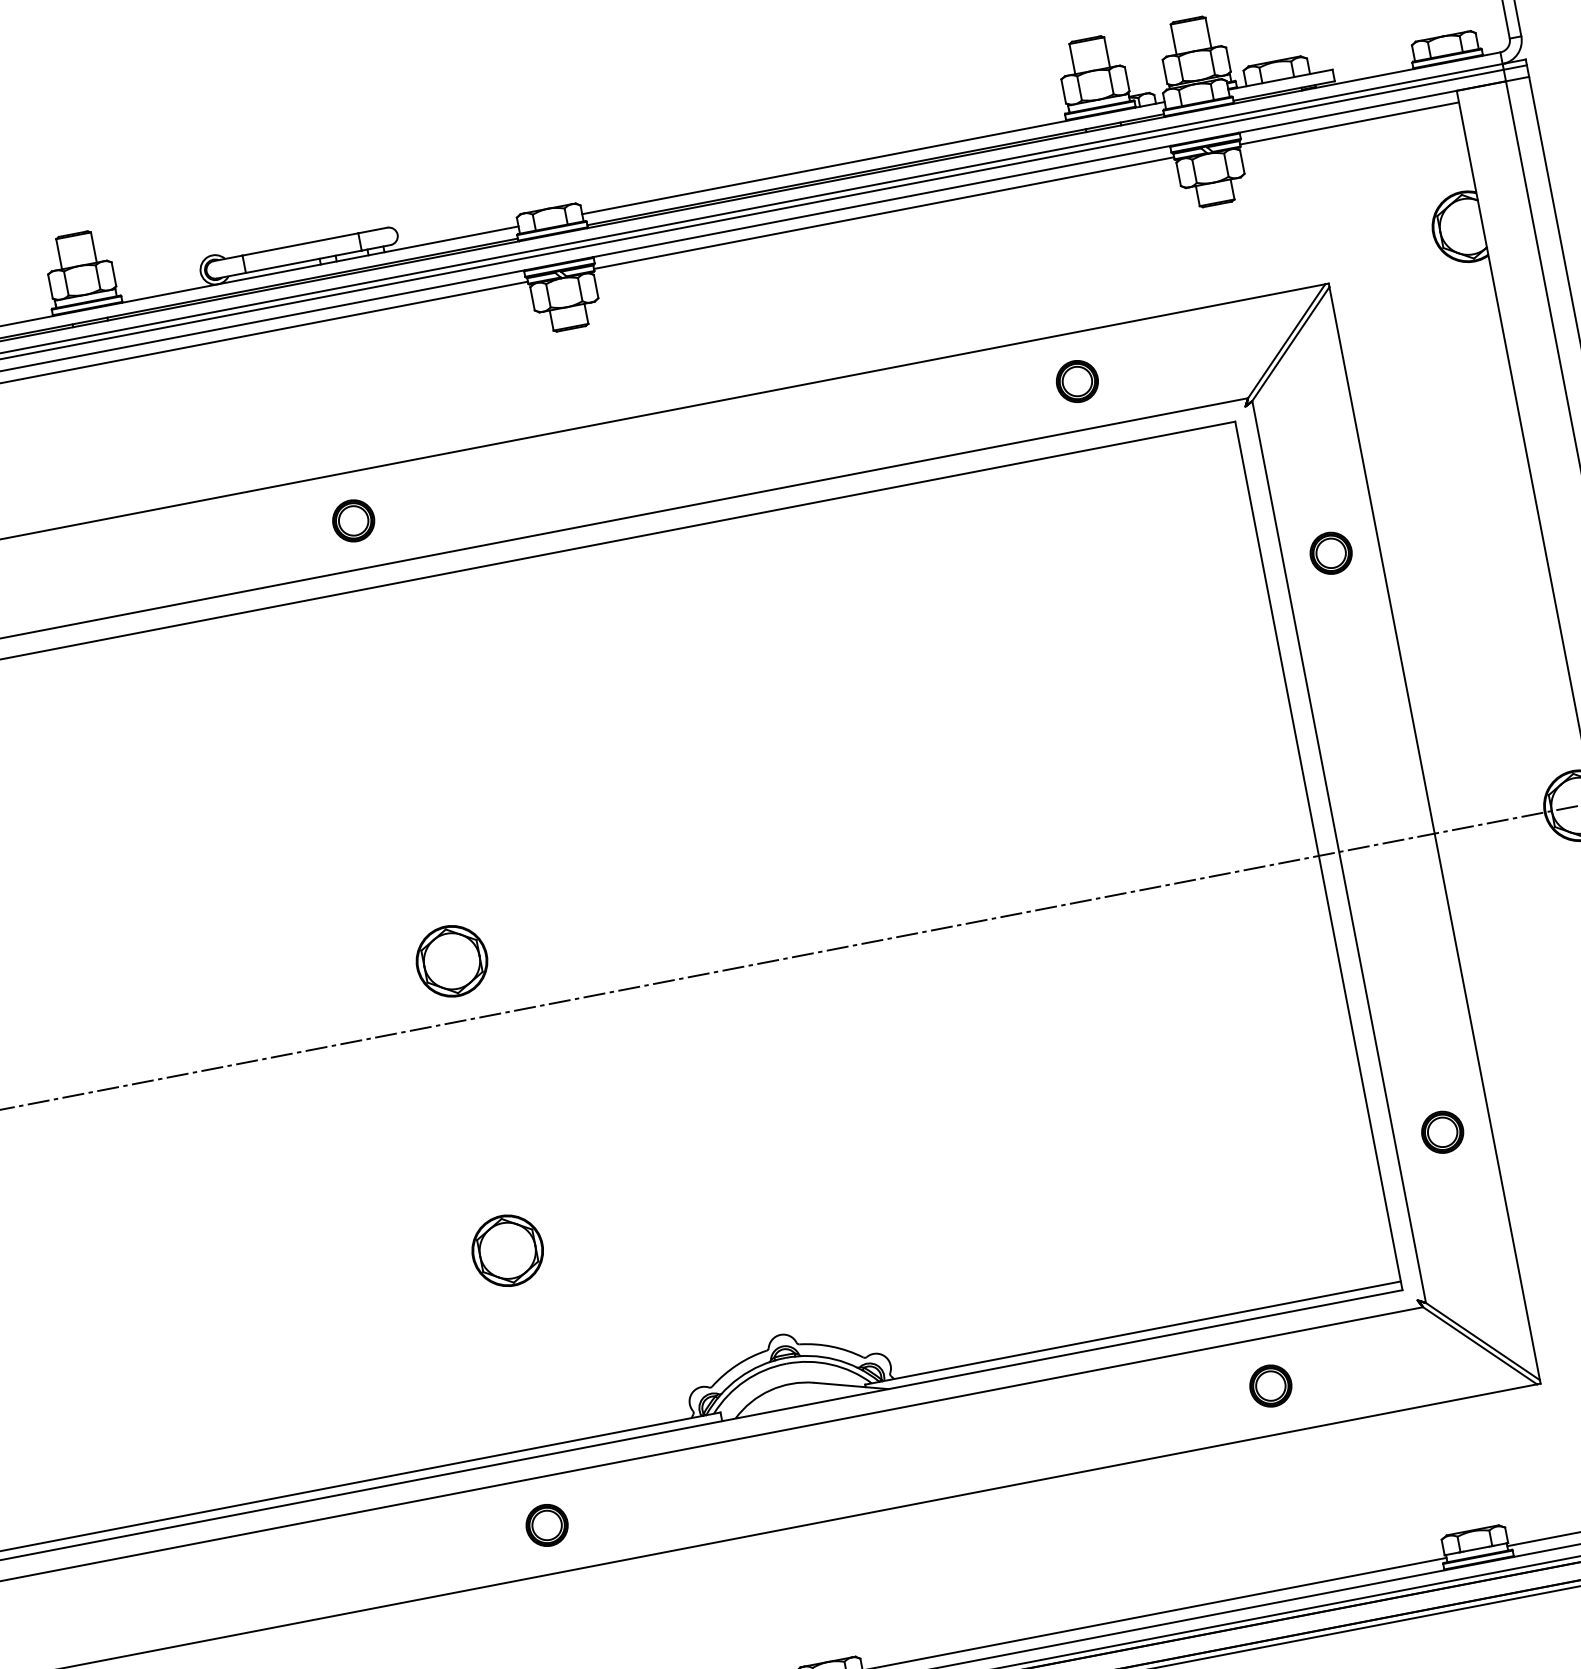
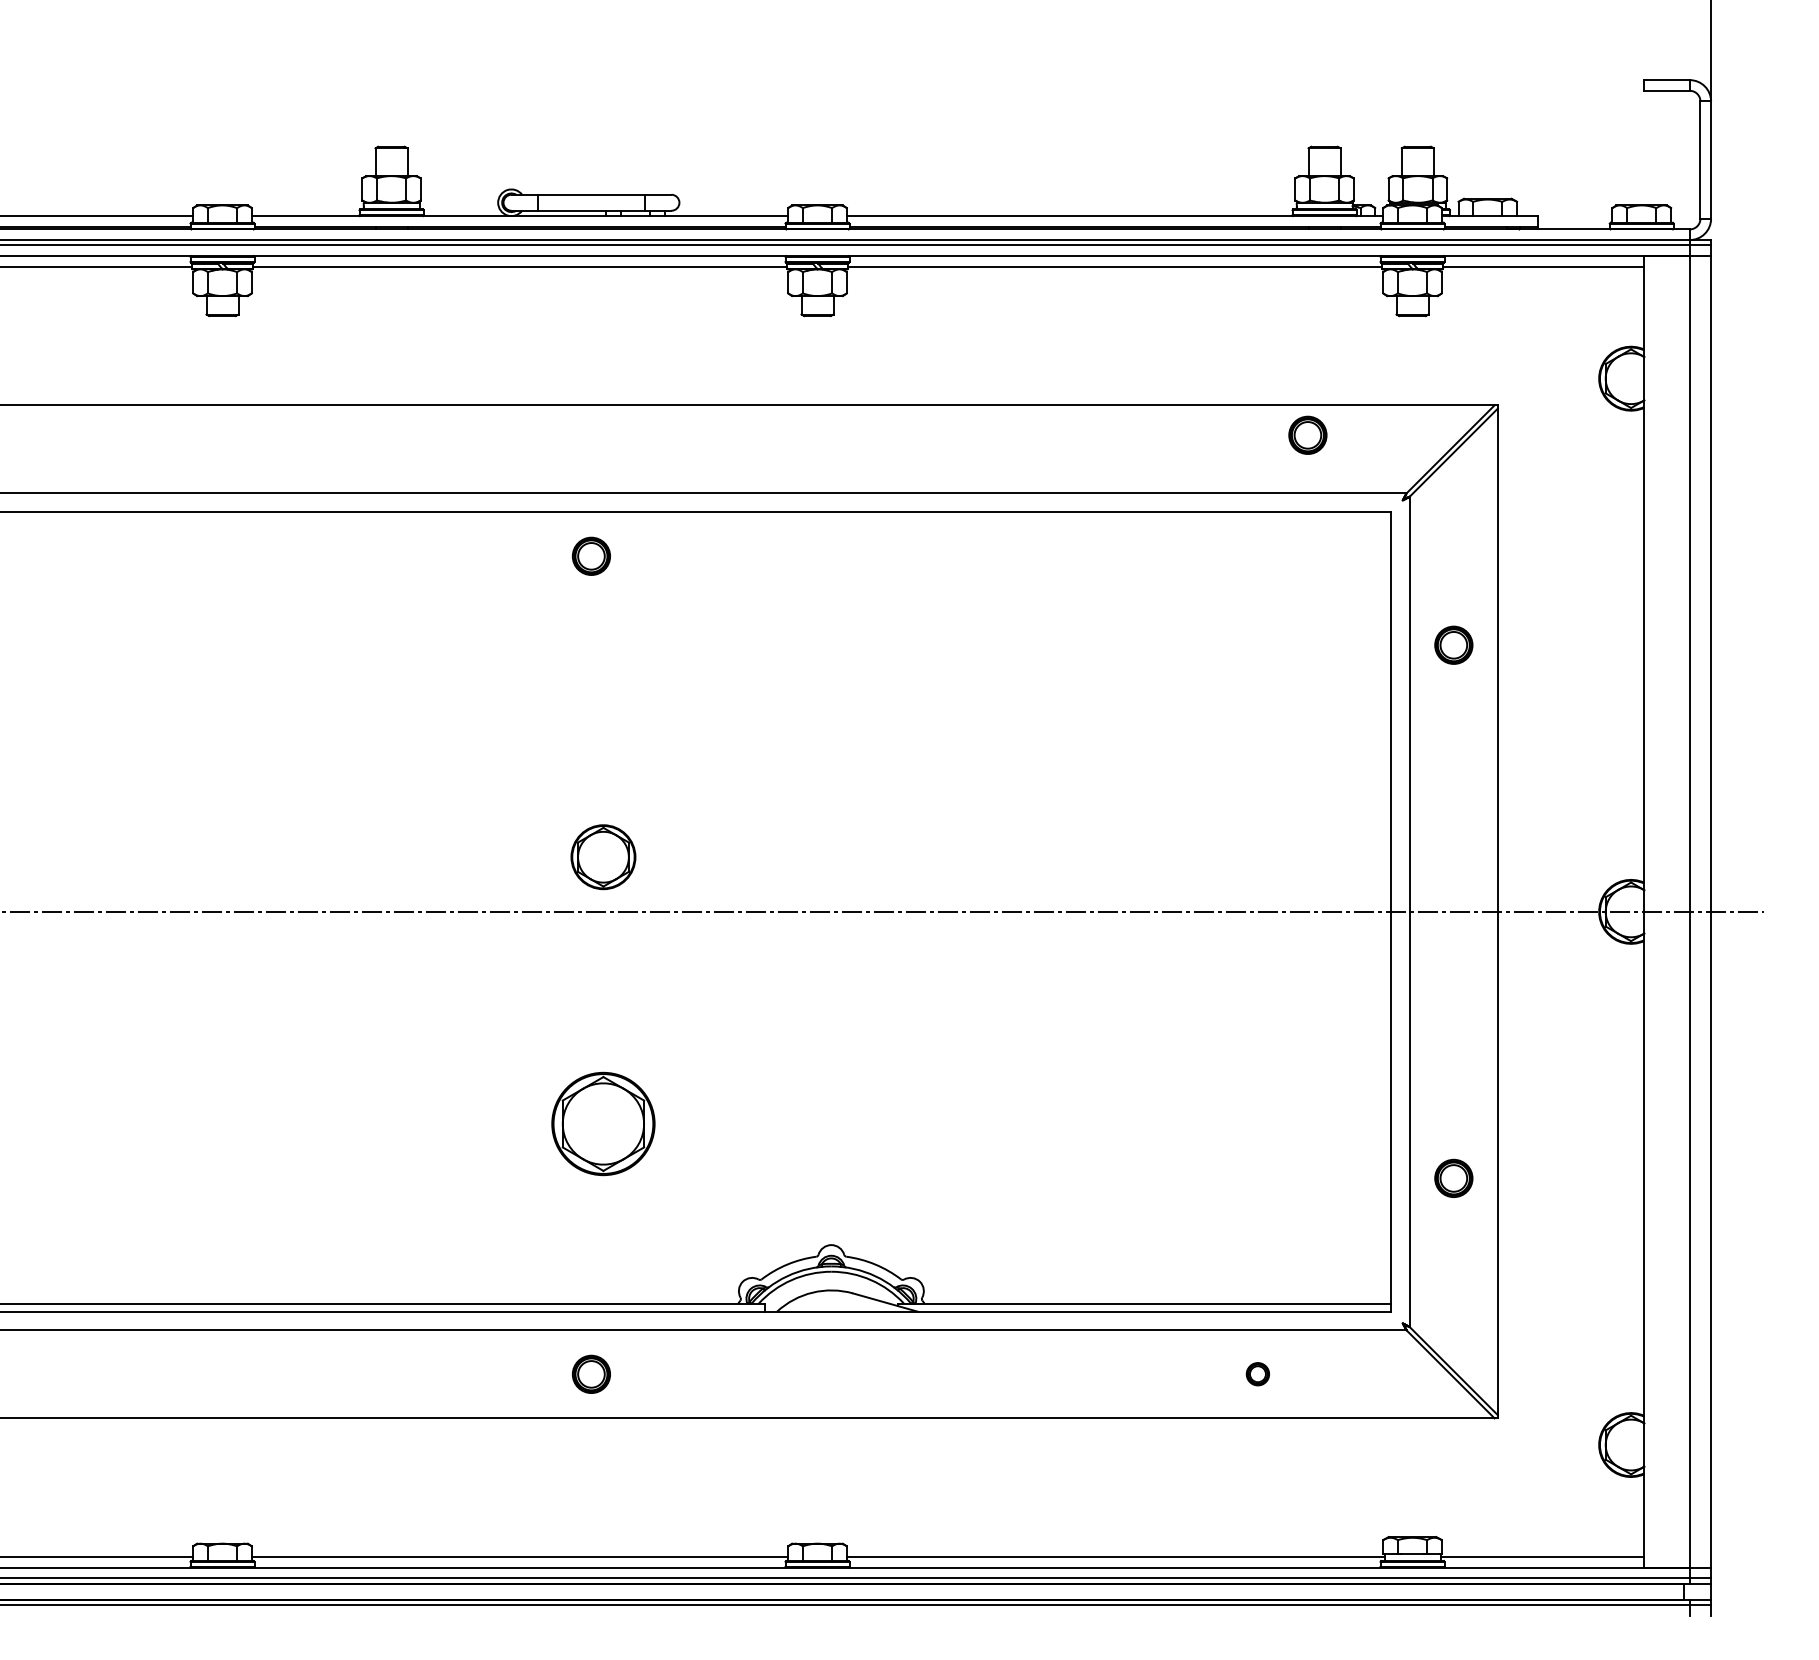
part: (1076, 380) -> (1307, 434), moved
part: (352, 520) -> (590, 555), moved
part: (507, 1250) -> (603, 1123), size x1.6
part: (1270, 1385) -> (1257, 1373), size x0.6

